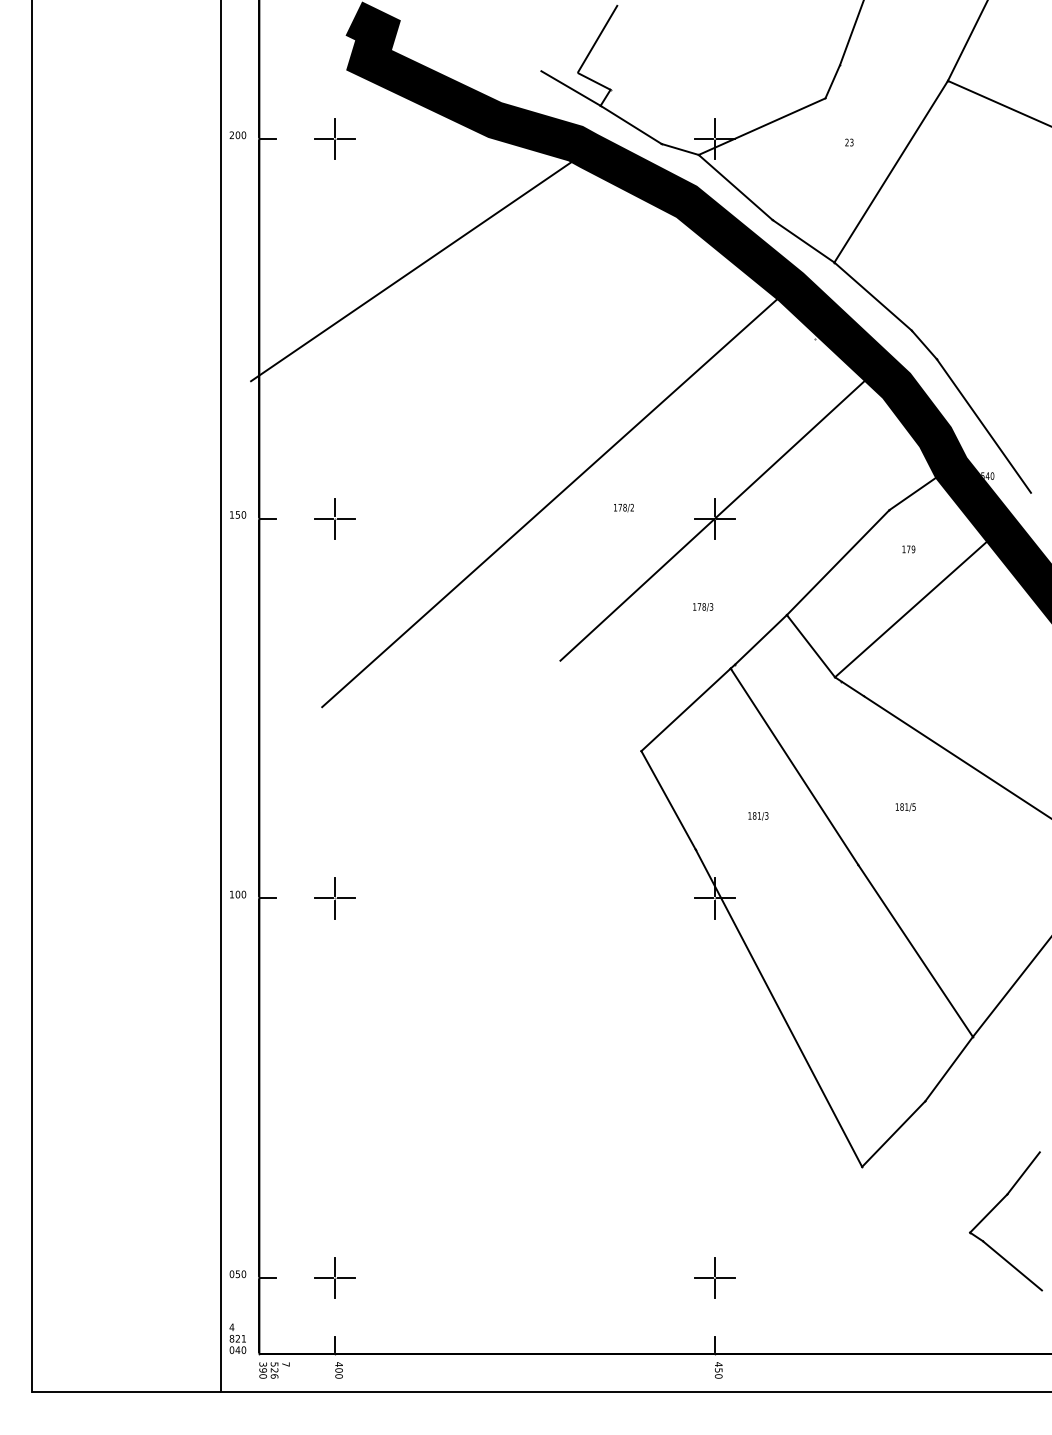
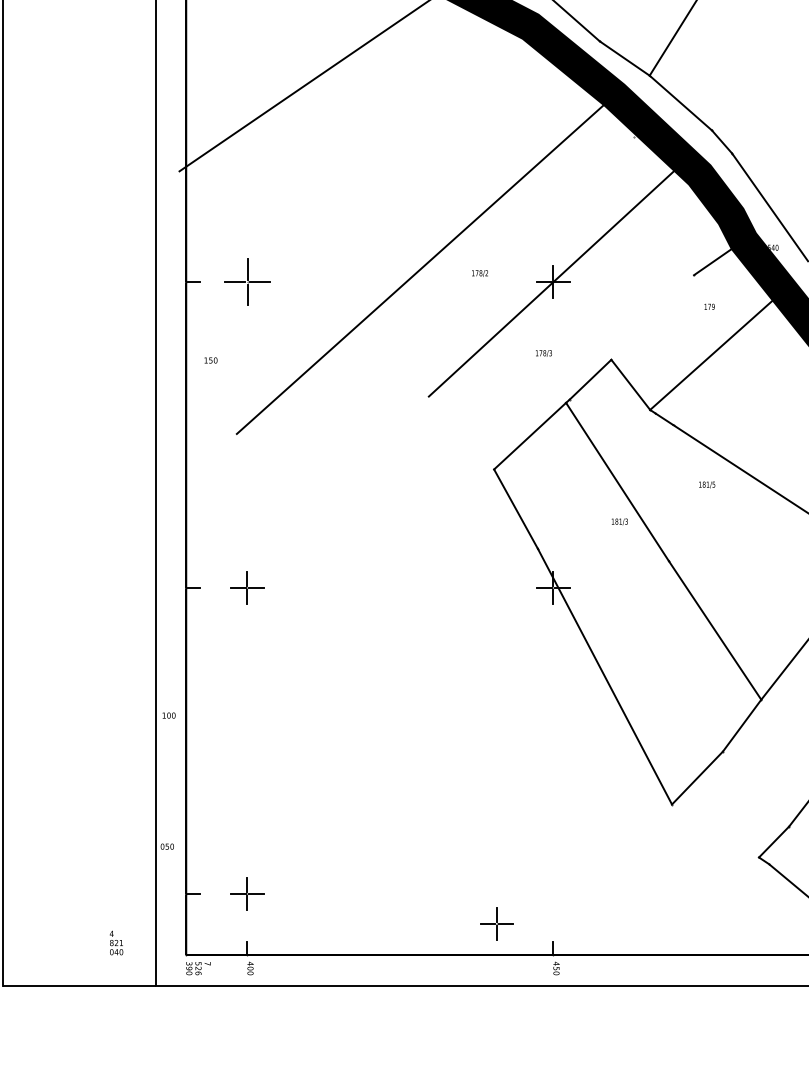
text: (238, 514) -> (211, 360), moved
part: (334, 518) -> (246, 281), size x1.4
line: (837, 562) -> (652, 317), removed
text: (905, 807) -> (706, 485), moved
text: (758, 816) -> (619, 522), moved
text: (238, 894) -> (169, 715), moved
text: (237, 1274) -> (167, 846), moved
part: (714, 1277) -> (496, 923), moved
text: (237, 1338) -> (116, 942), moved

